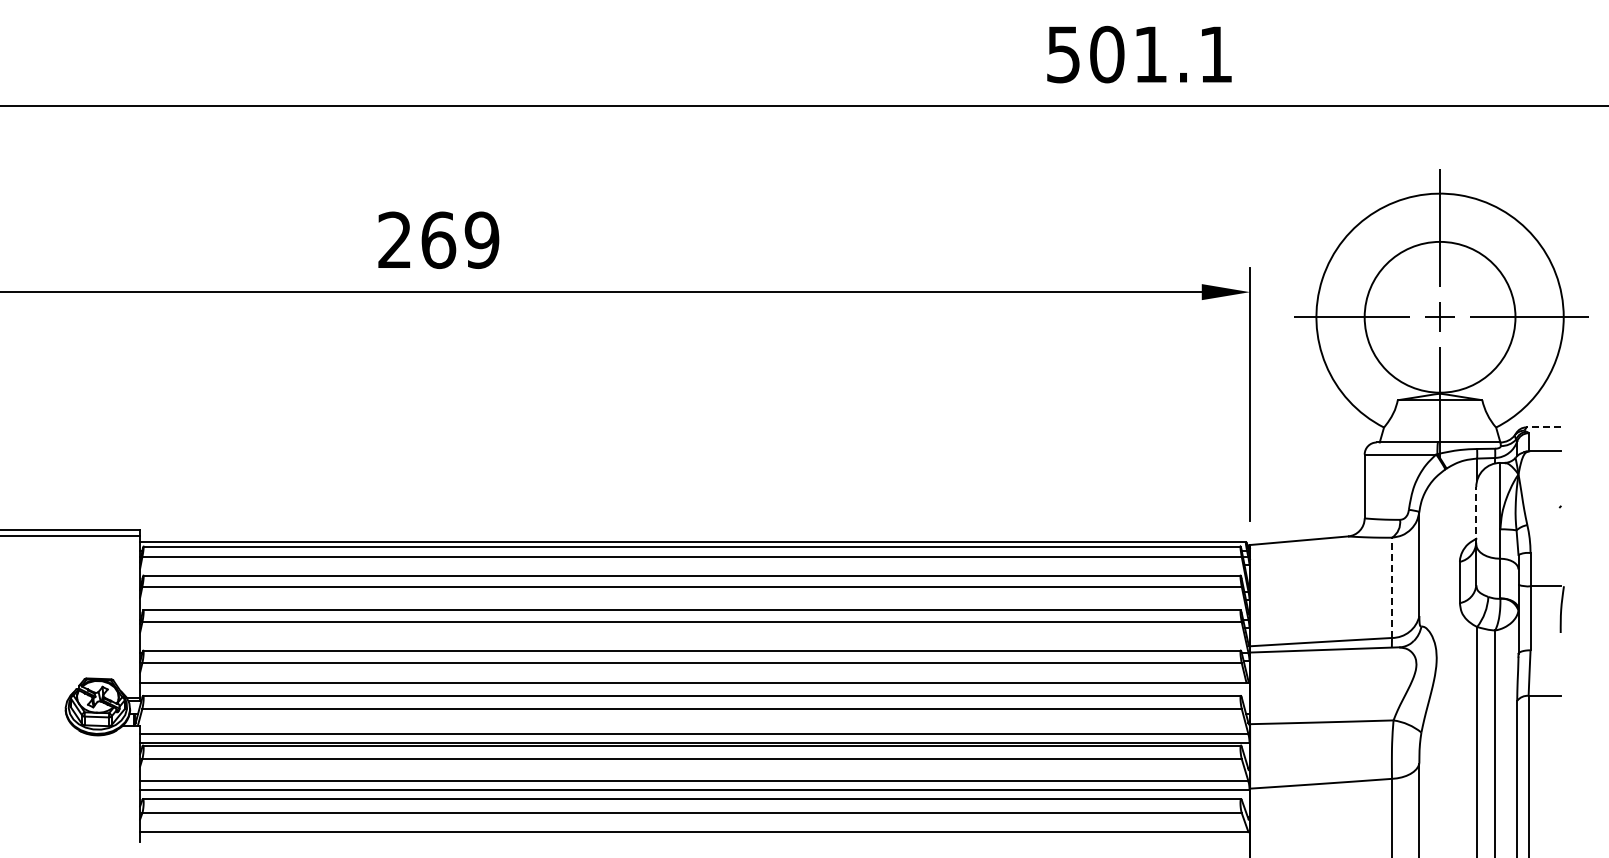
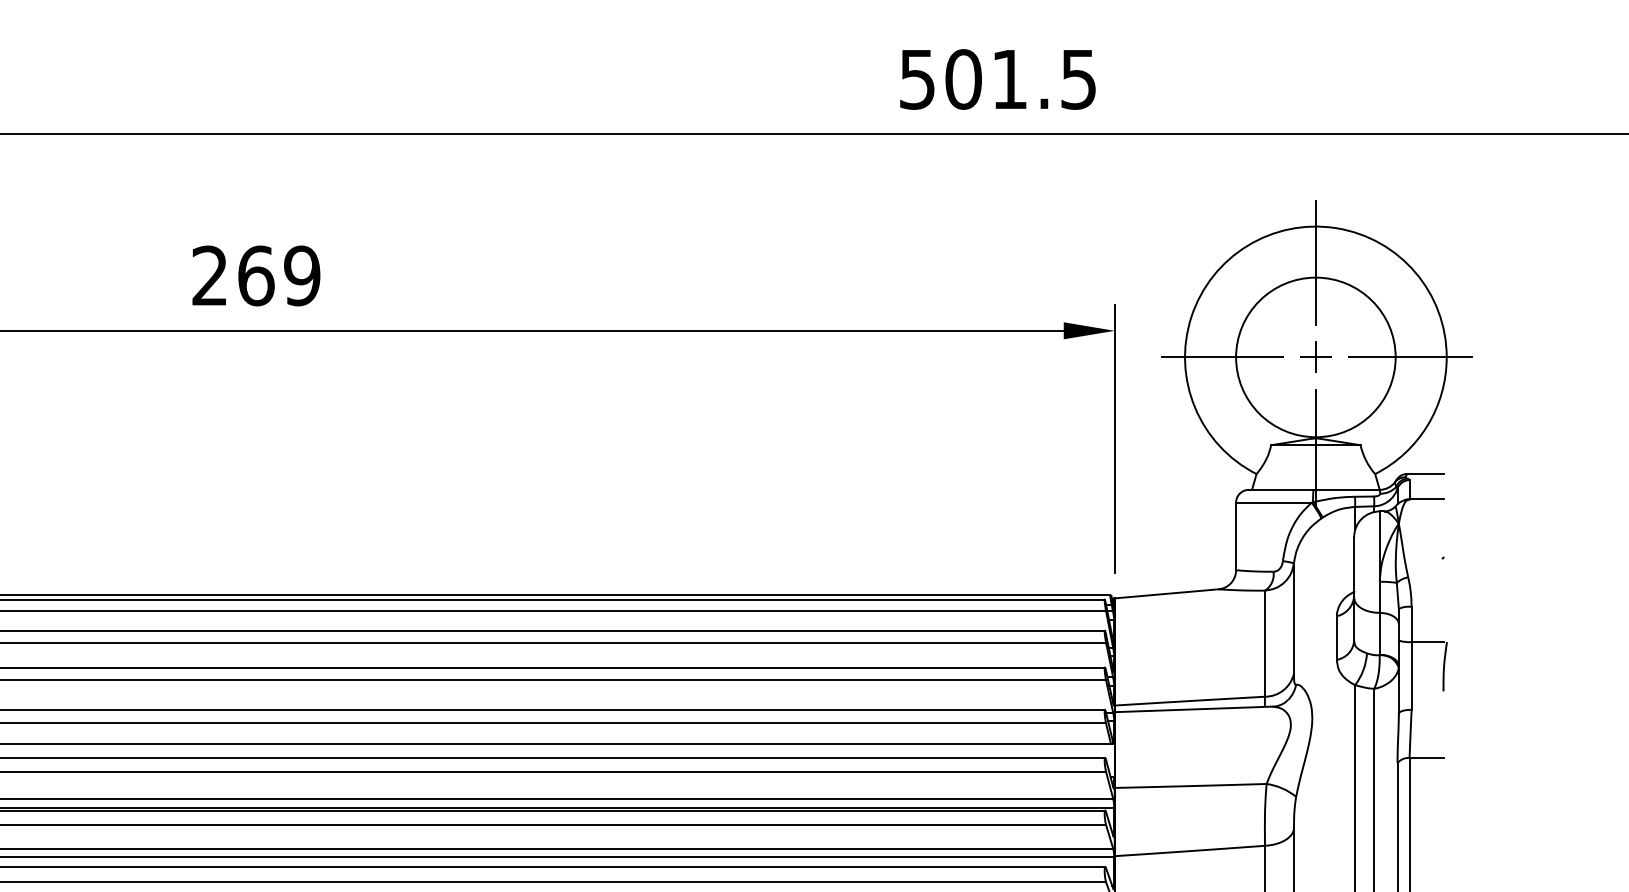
text: (1215, 54) -> (1078, 79), 501.1 -> 501.5
line: (1543, 427) -> (1425, 474), dashed -> solid
line: (1476, 515) -> (1354, 567), dashed -> solid
line: (1392, 587) -> (1265, 643), dashed -> solid

